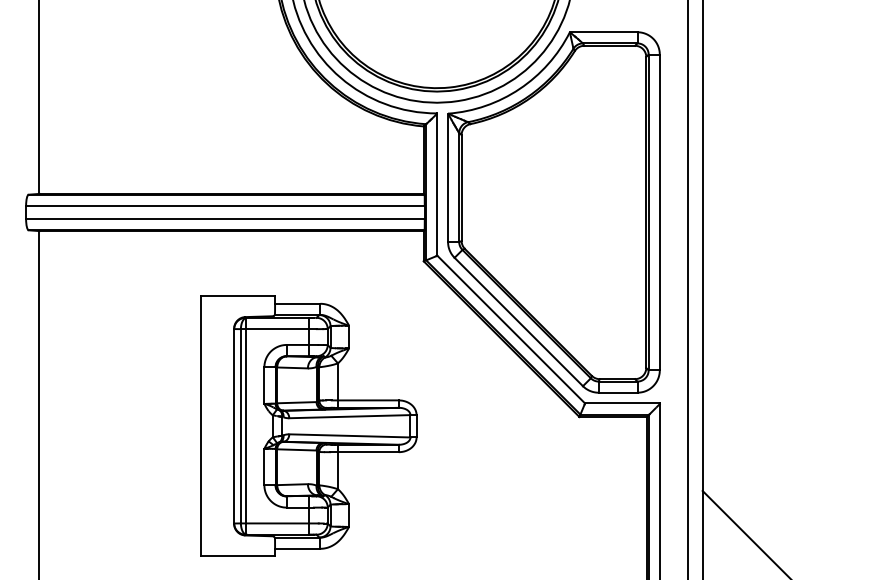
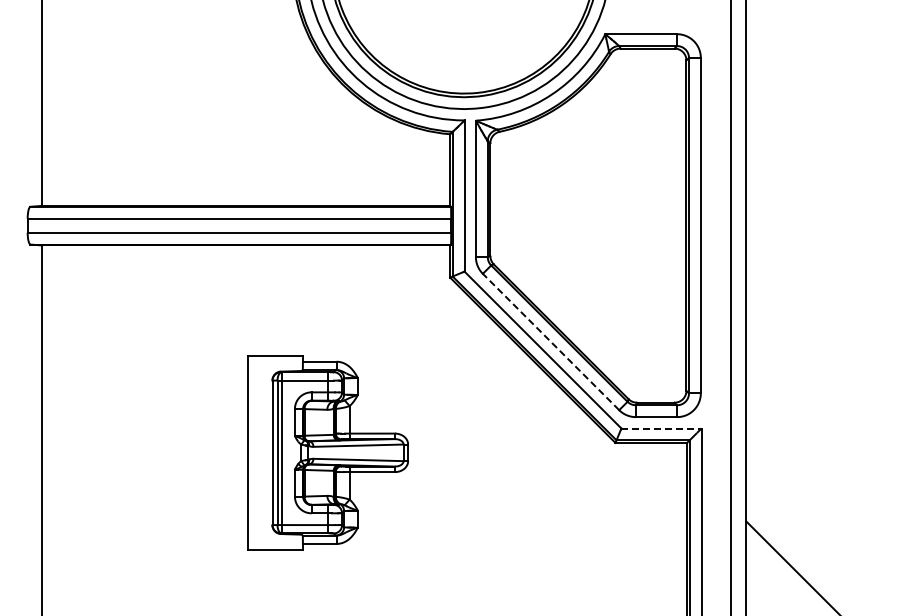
line: (518, 321) -> (550, 341), solid -> dashed
line: (622, 403) -> (661, 428), solid -> dashed
part: (308, 426) -> (327, 452), size x0.7

